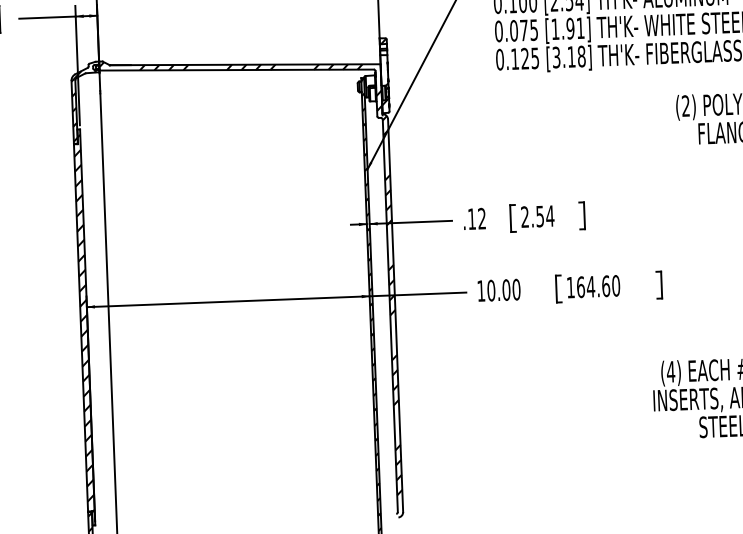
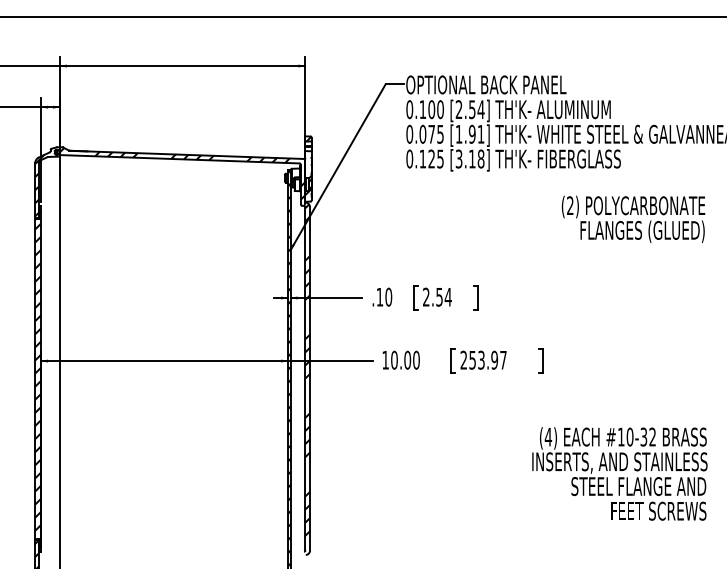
text: (481, 217) -> (388, 296), .12 -> .10
text: (593, 285) -> (483, 359), 164.60 -> 253.97

